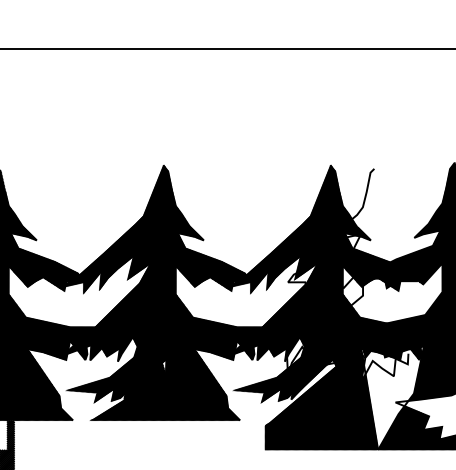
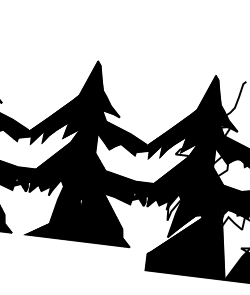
hatch: (100, 379) -> (34, 206), removed
hatch: (267, 379) -> (152, 221), removed

